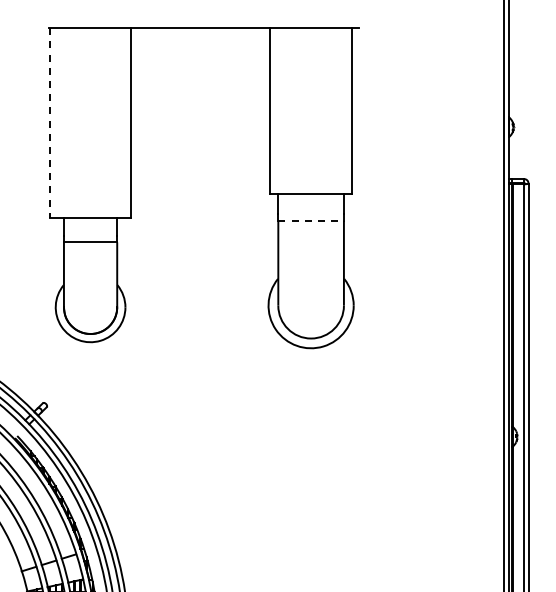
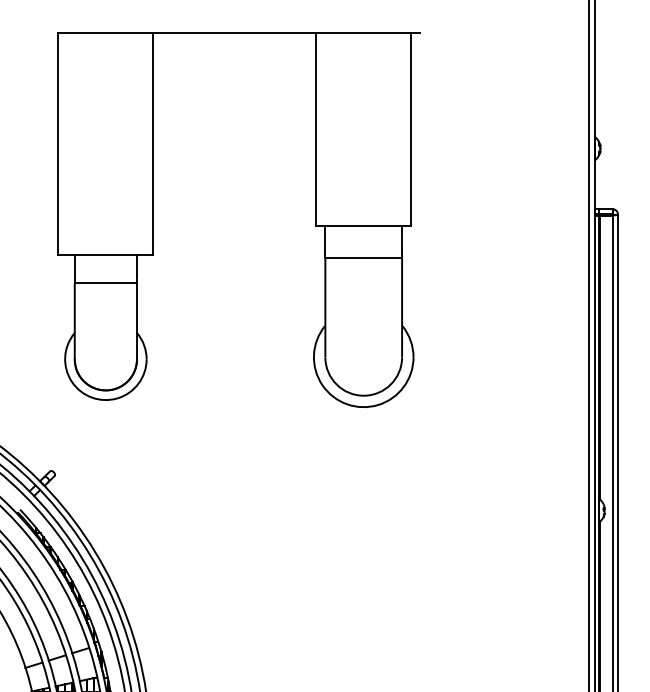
line: (49, 123) -> (57, 144), dashed -> solid
line: (311, 220) -> (364, 257), dashed -> solid

